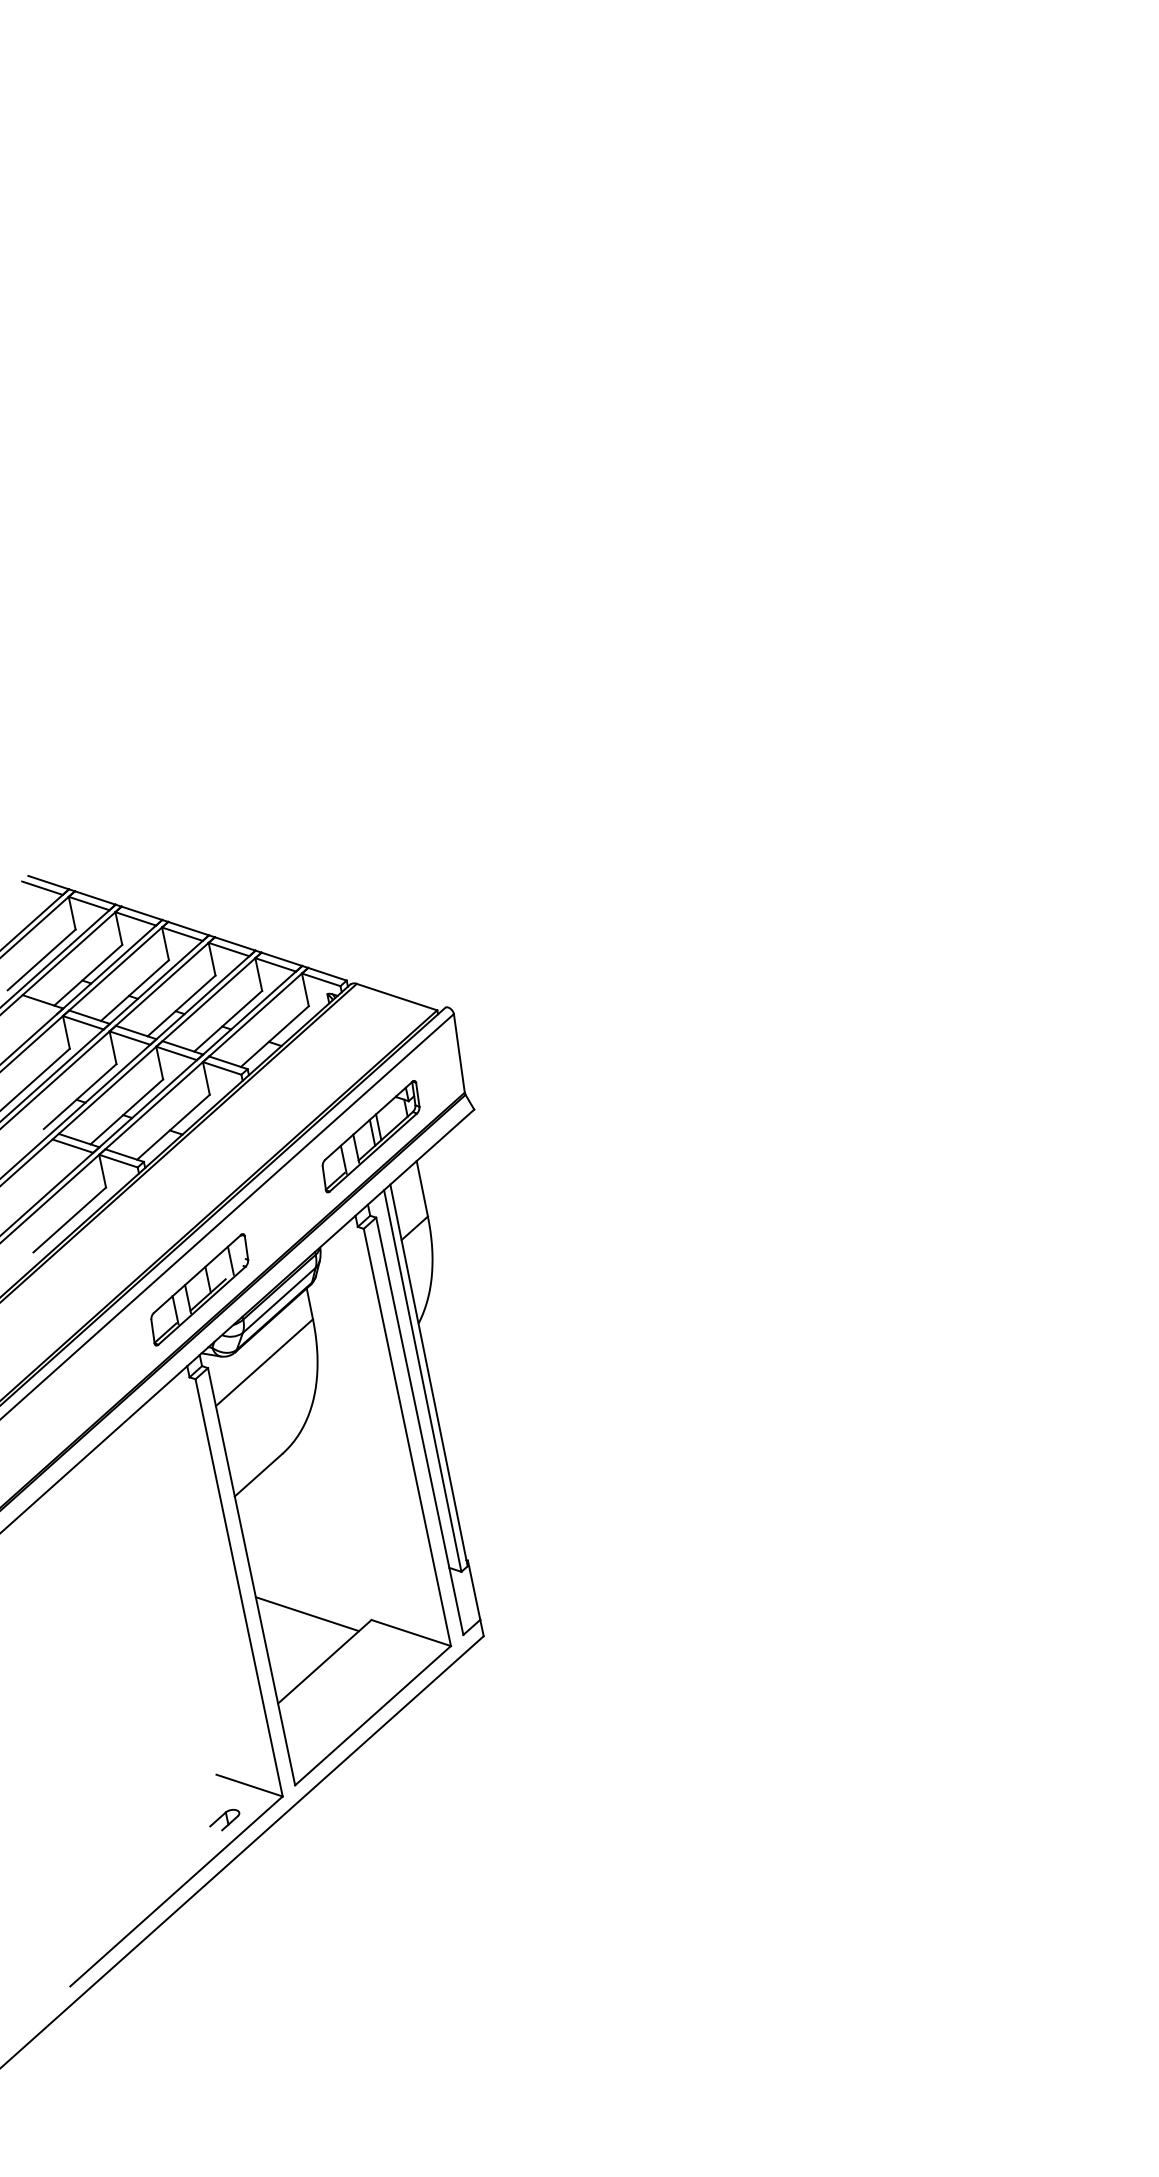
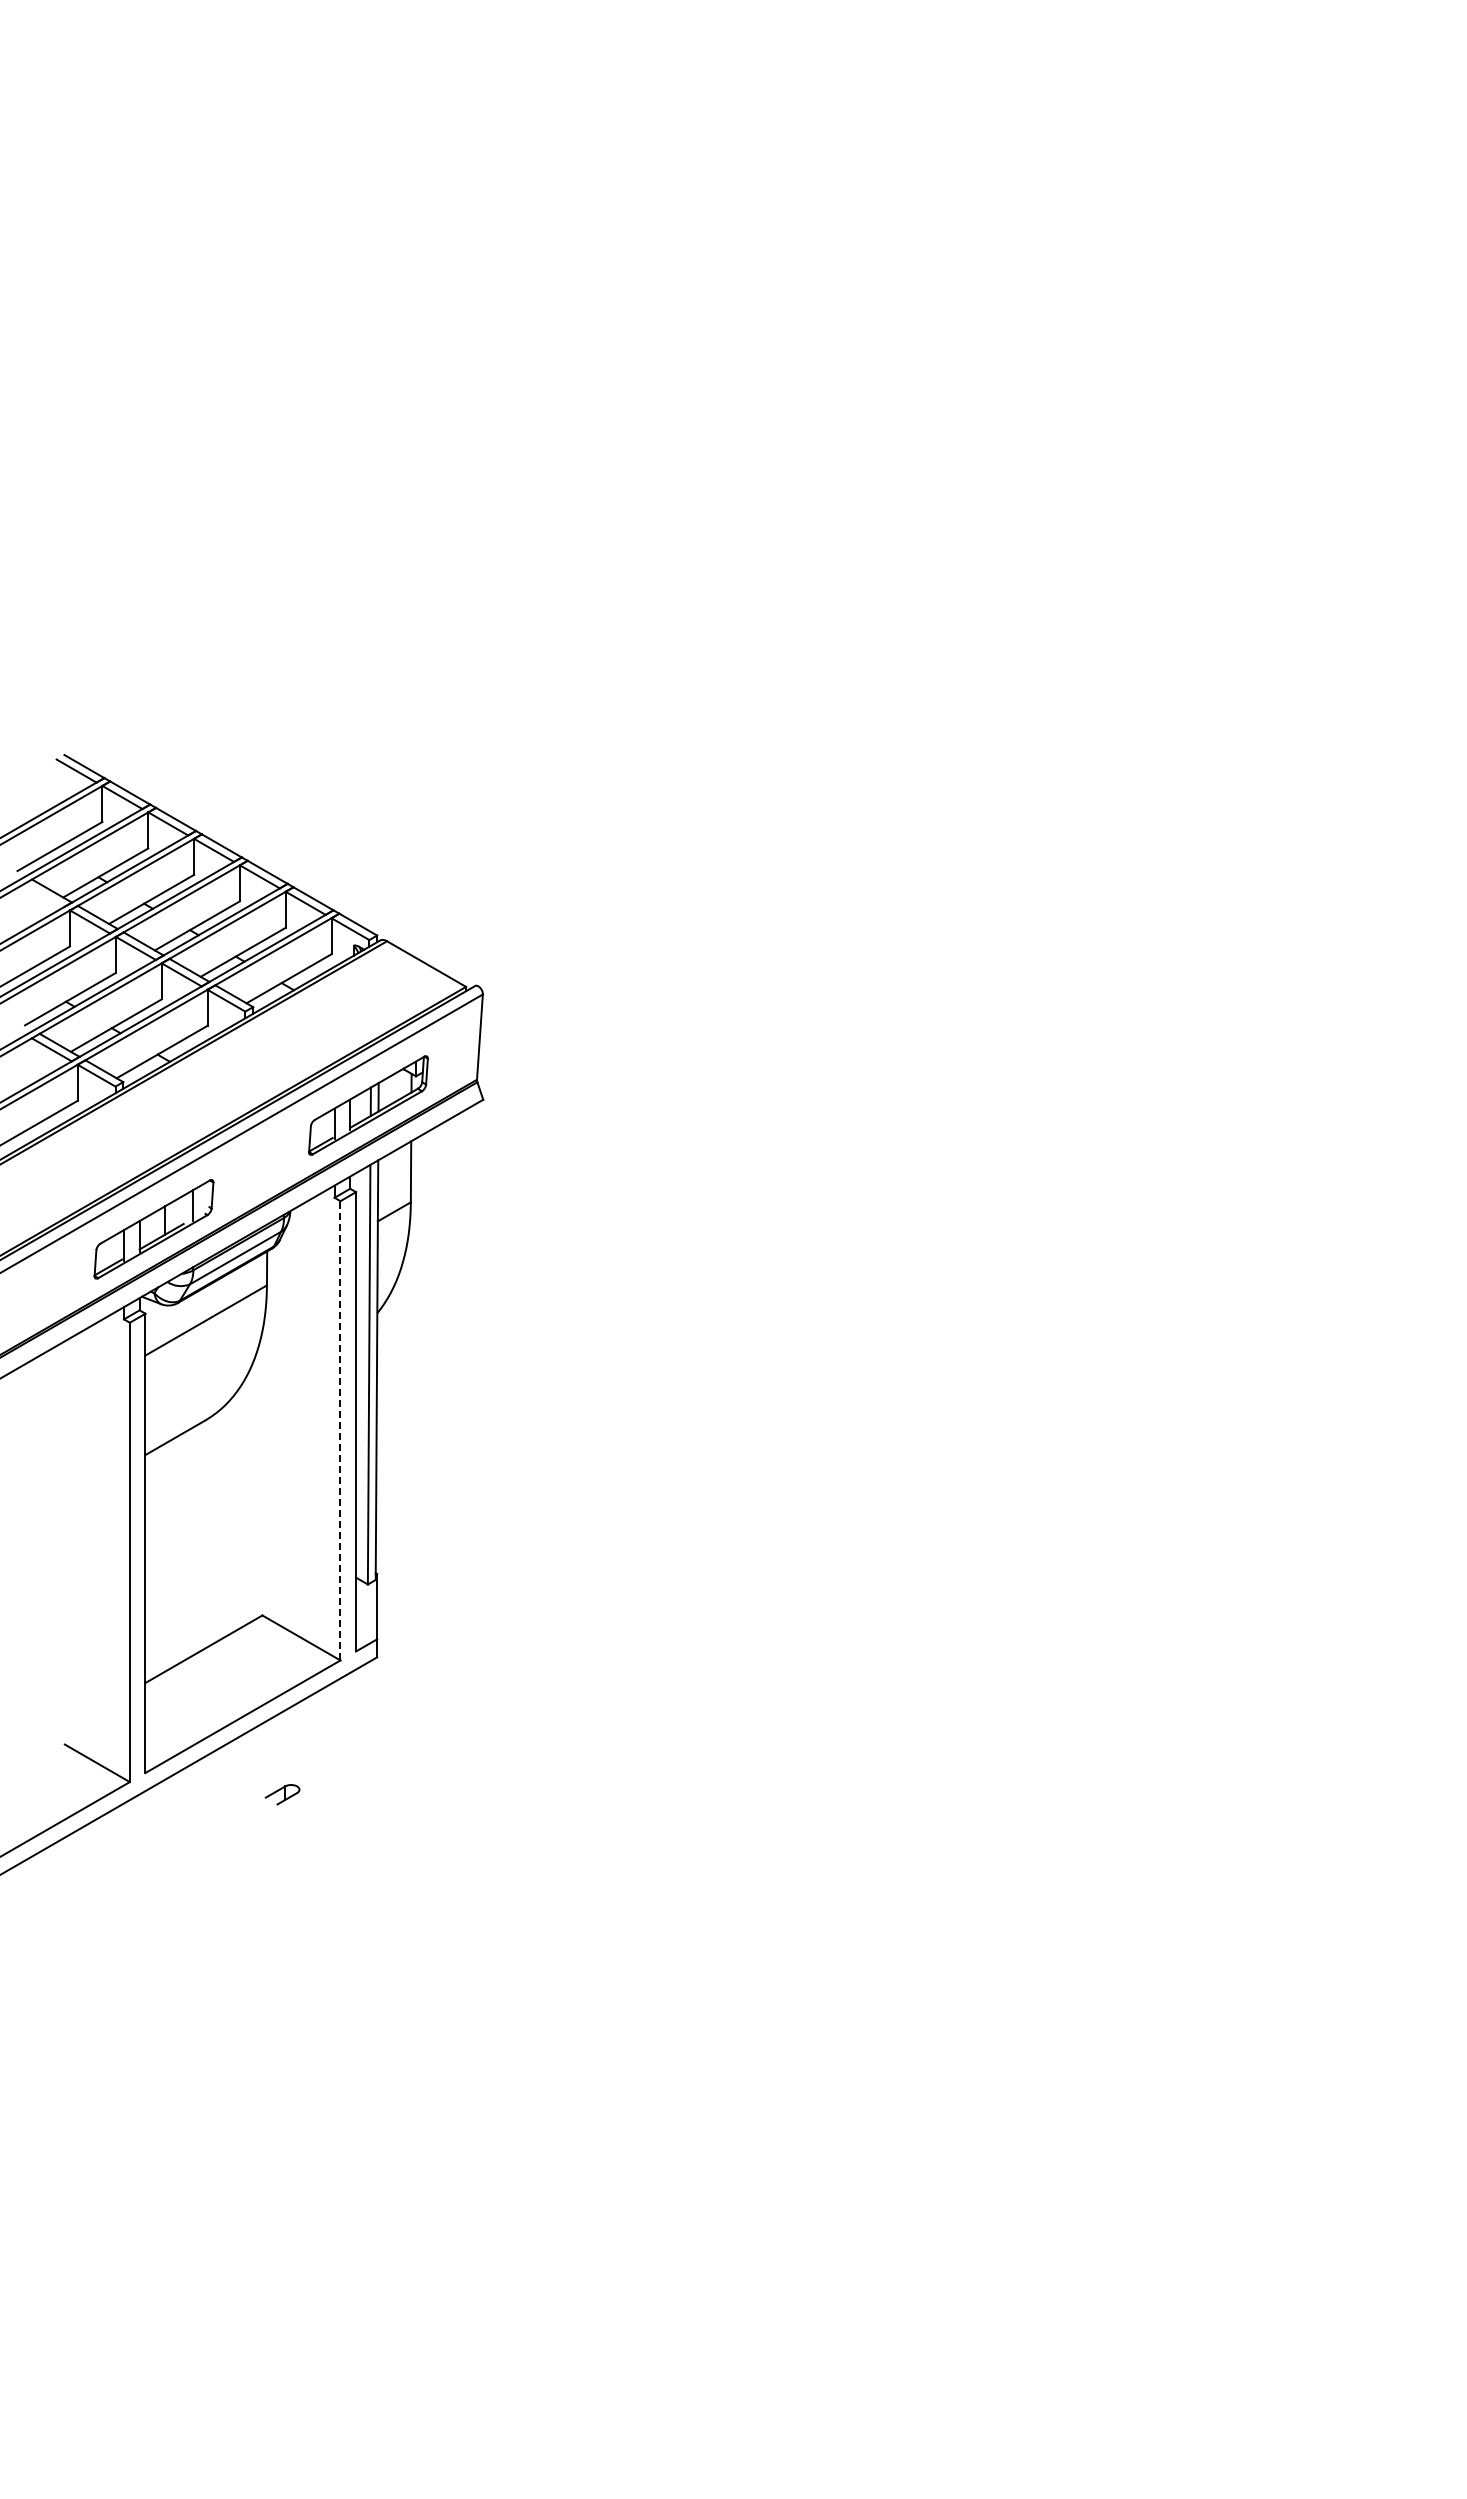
line: (407, 1437) -> (340, 1430), solid -> dashed
line: (306, 1613) -> (195, 1594), removed
part: (224, 1820) -> (282, 1794), moved

